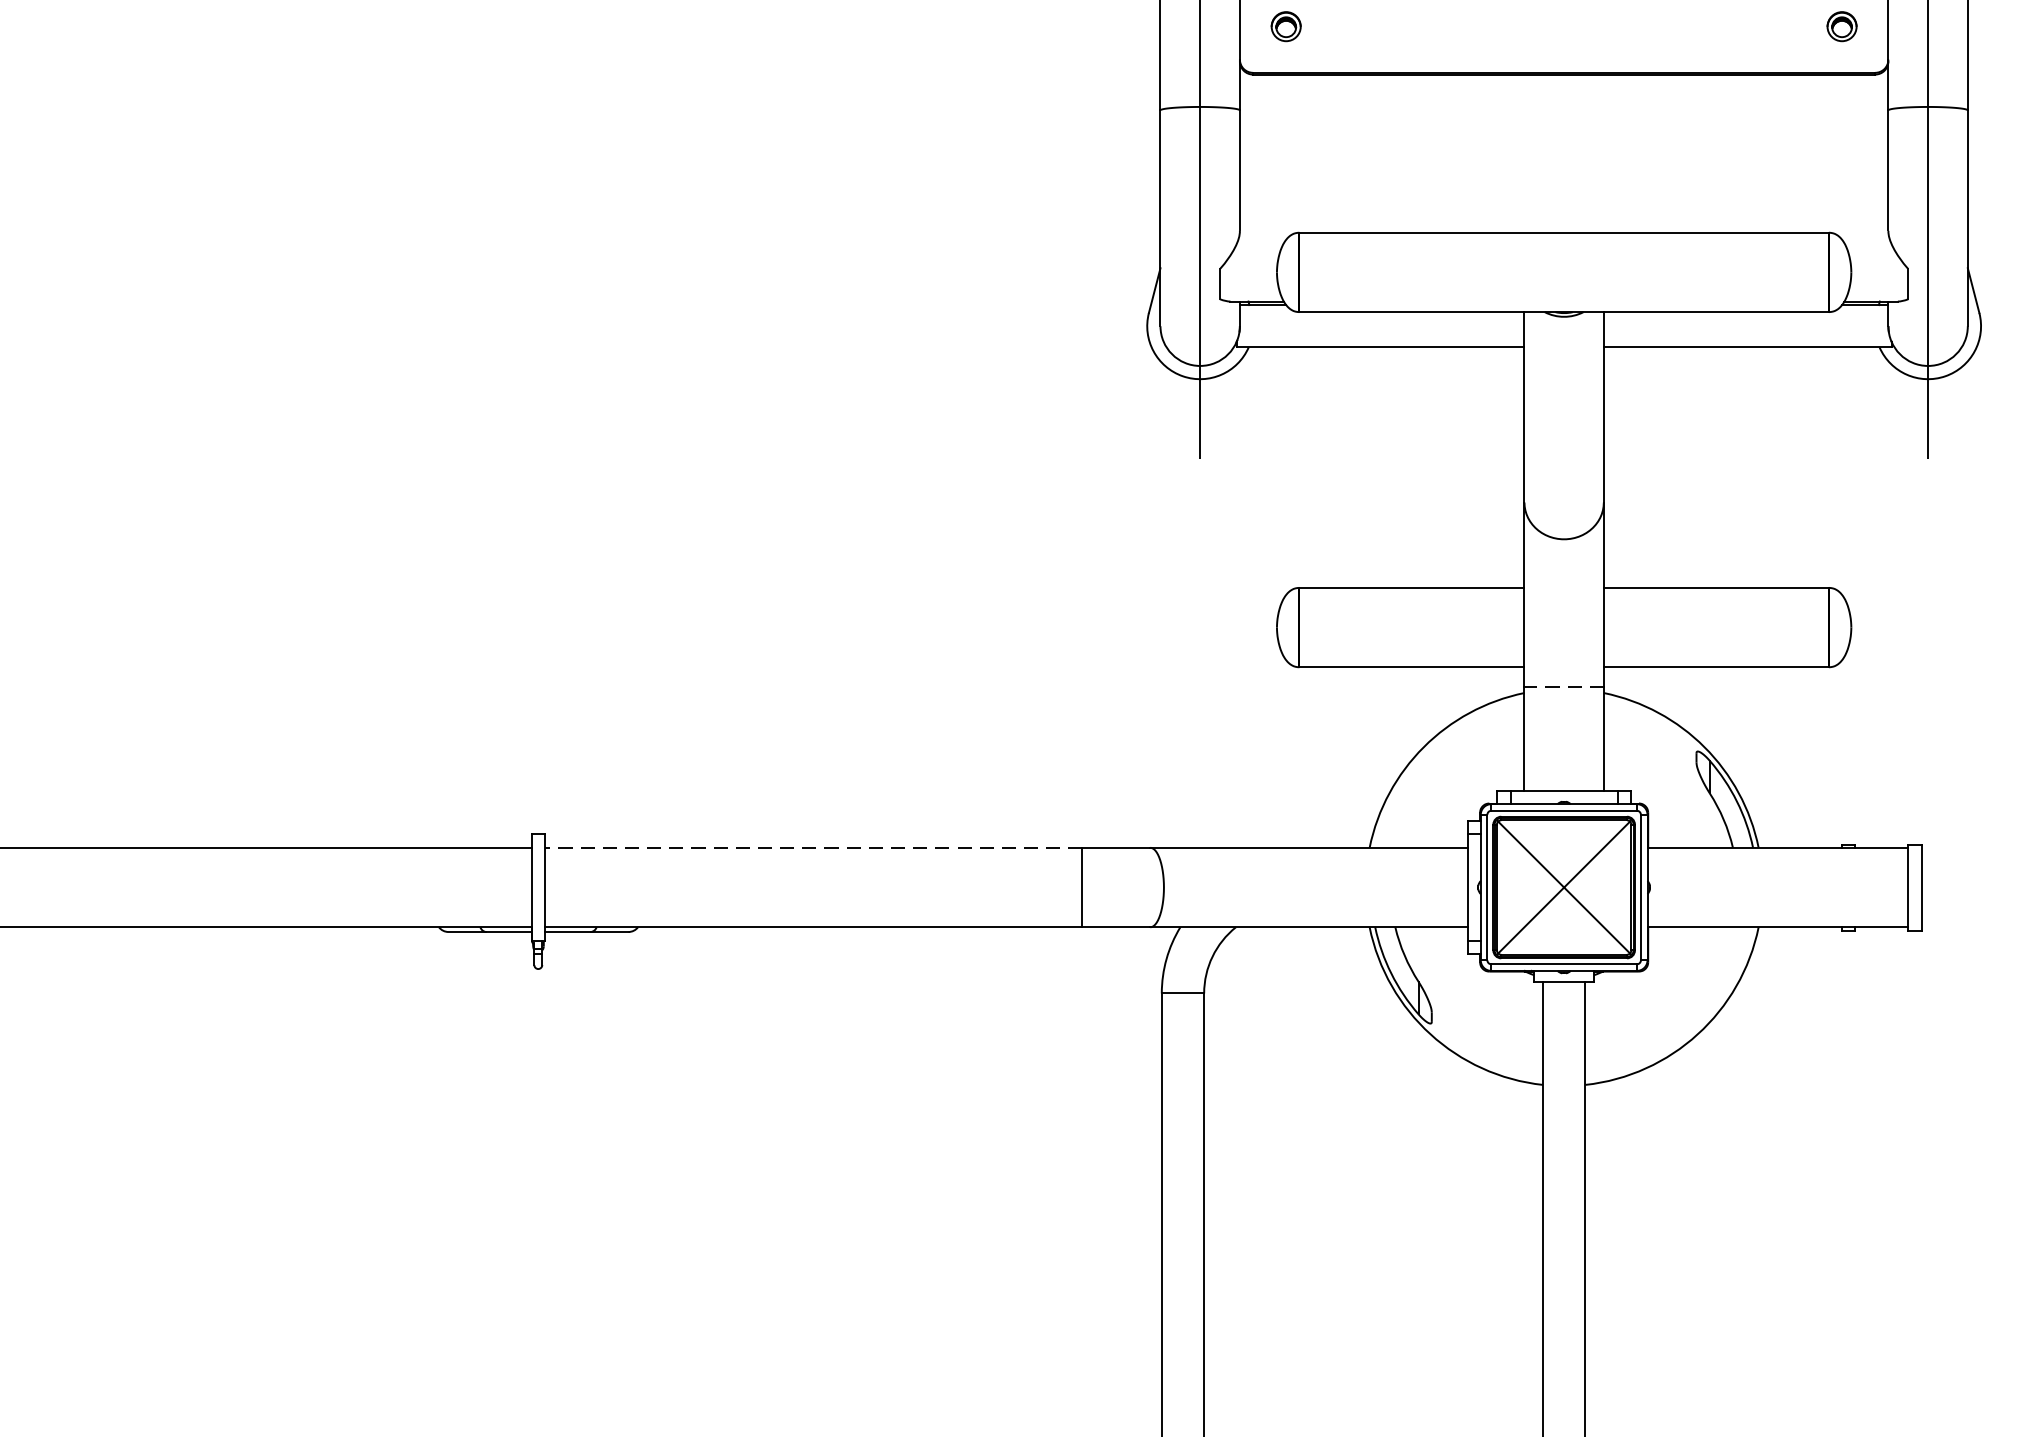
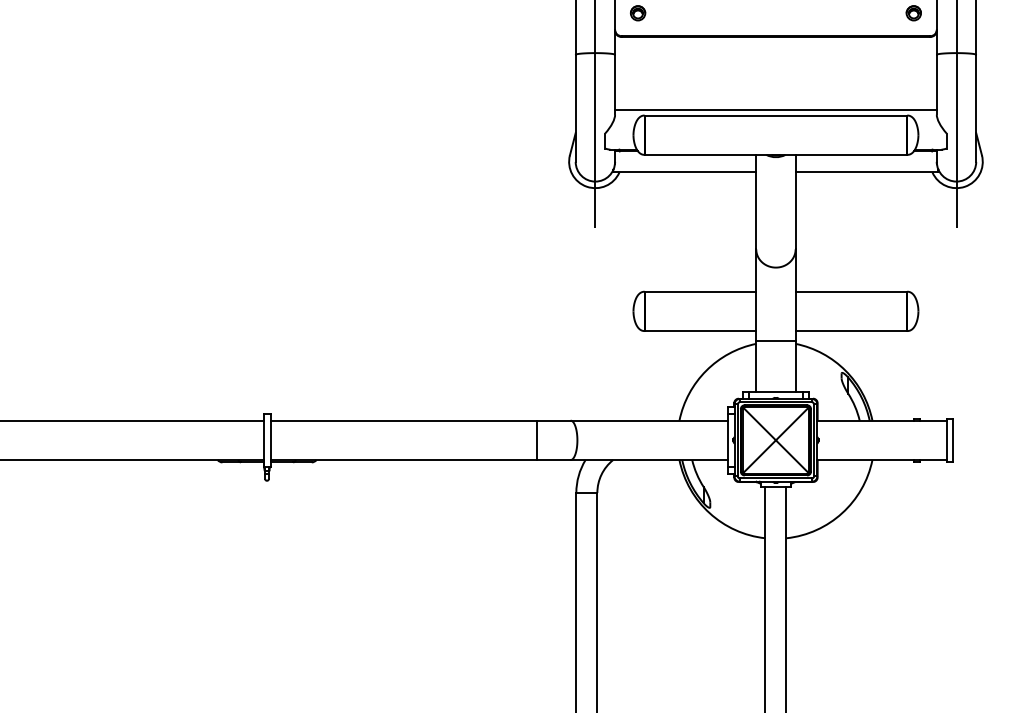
line: (1563, 222) -> (775, 110), added
line: (1563, 686) -> (775, 340), dashed -> solid
line: (813, 847) -> (403, 420), dashed -> solid

